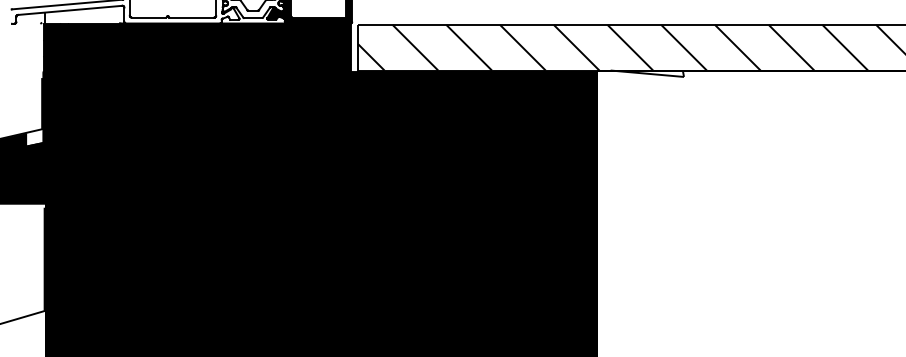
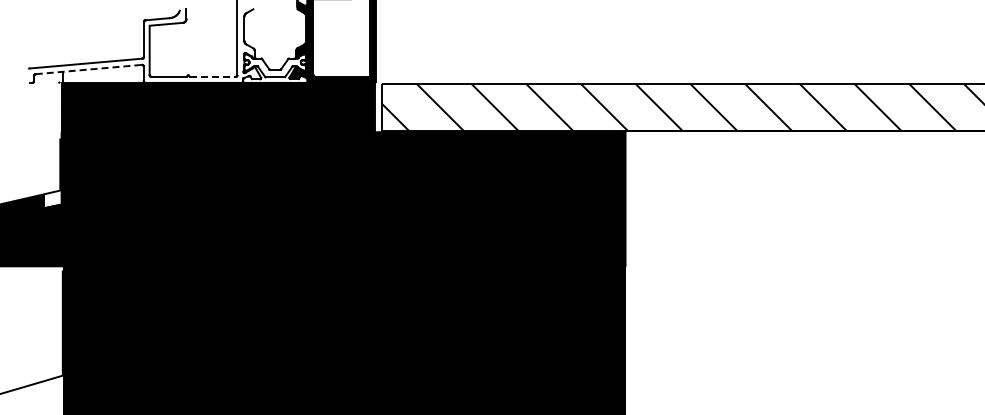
line: (70, 10) -> (89, 69), solid -> dashed
line: (191, 17) -> (212, 76), solid -> dashed
hatch: (647, 73) -> (676, 133), removed

